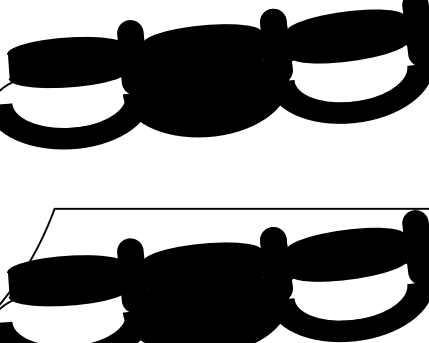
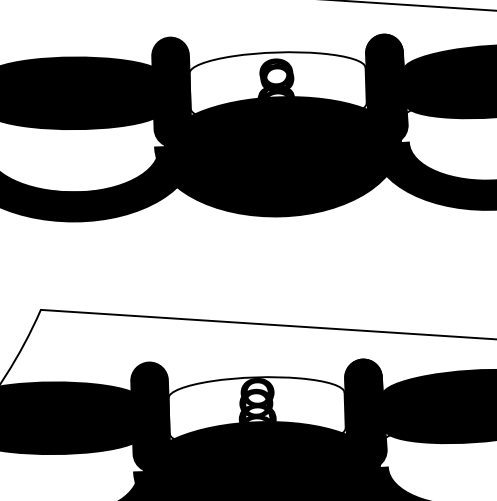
fill: (203, 50) -> (277, 88), removed
fill: (203, 268) -> (256, 413), removed

